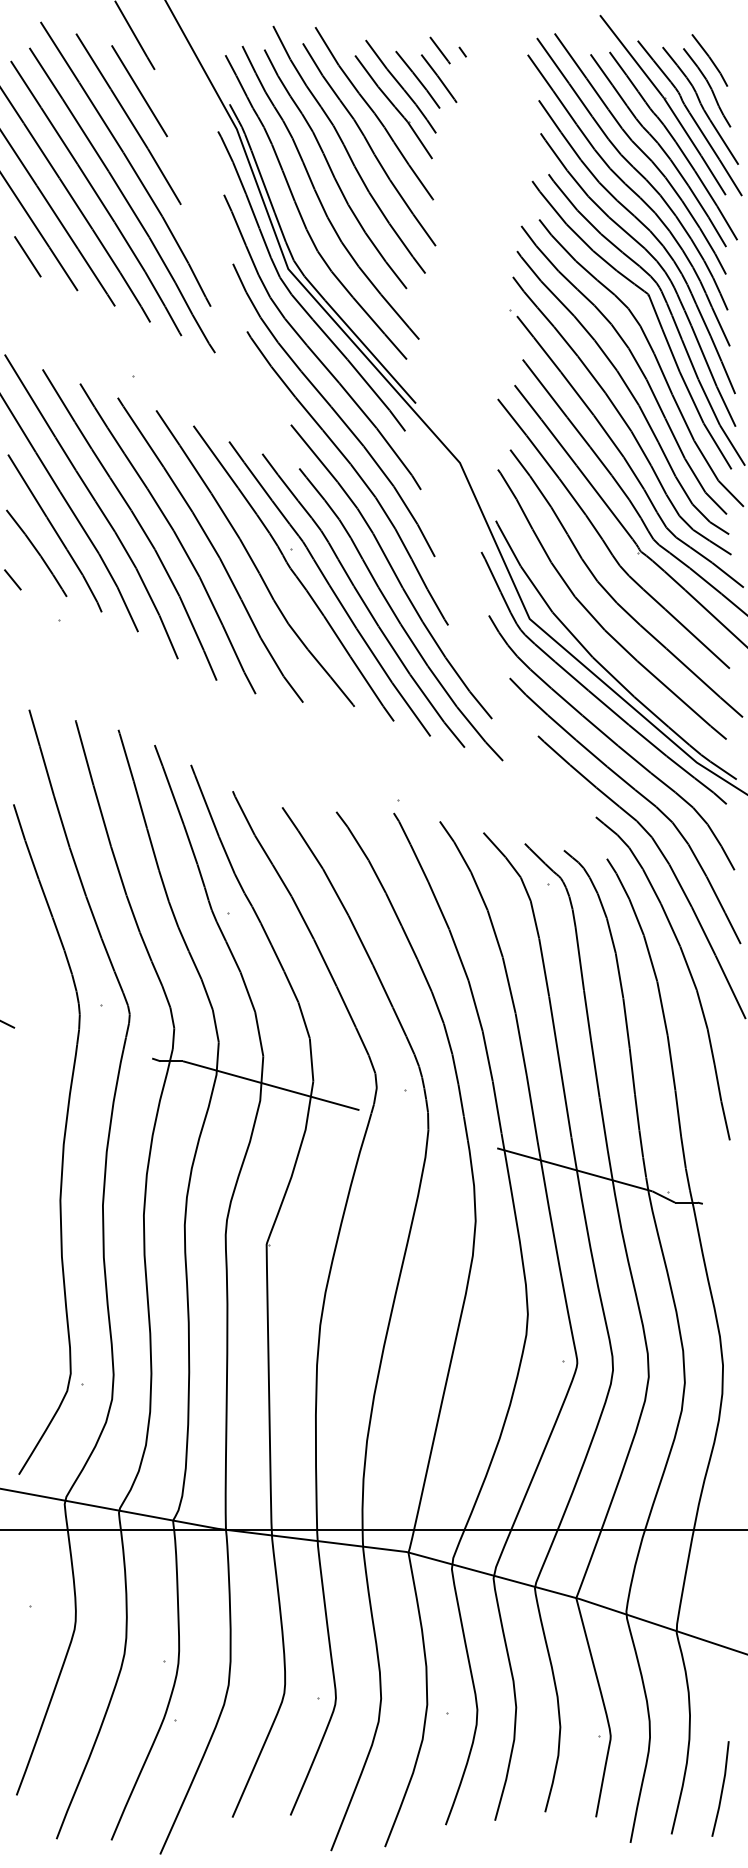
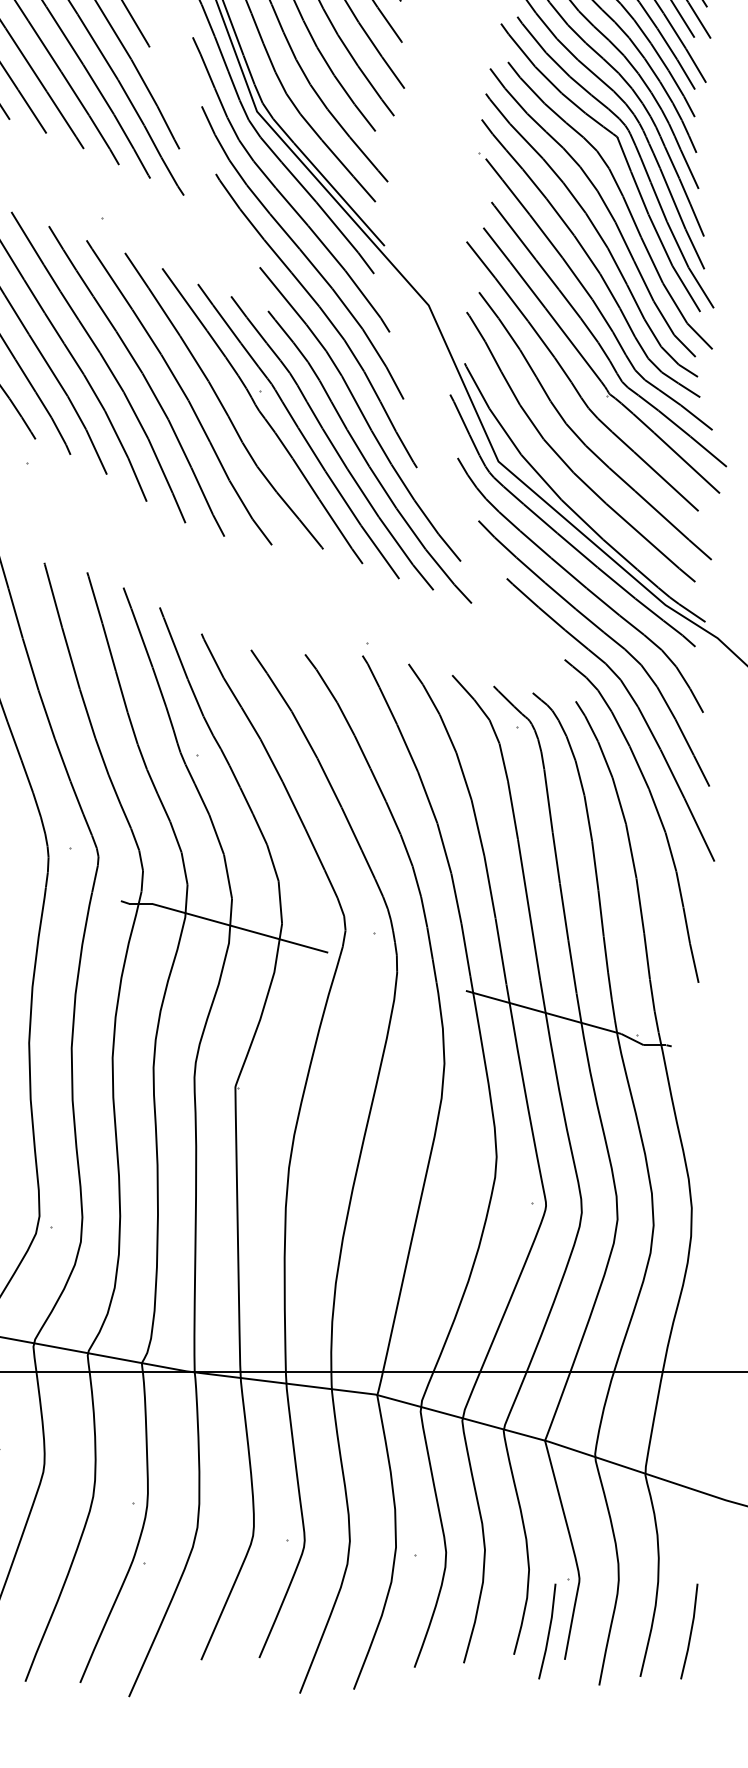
line: (579, 1788) -> (548, 1631), added

